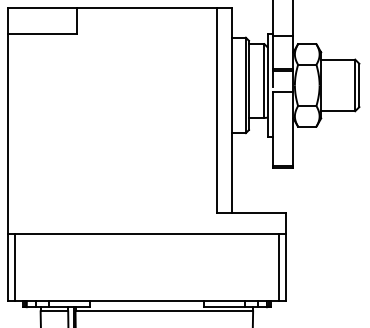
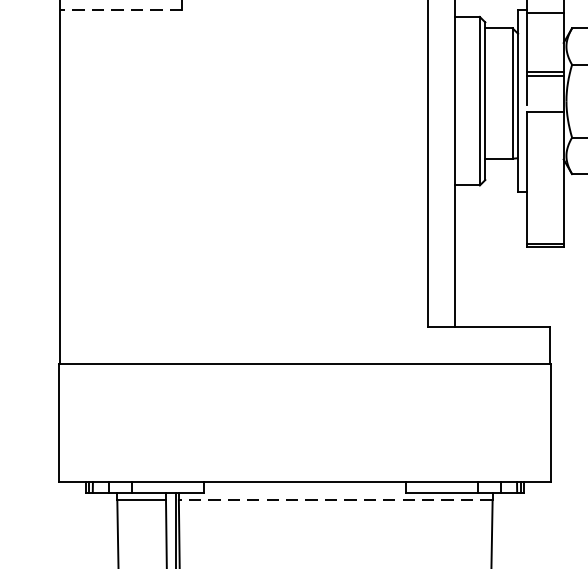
line: (42, 33) -> (120, 9), solid -> dashed
line: (14, 267) -> (71, 422), removed
line: (278, 267) -> (537, 422), removed
line: (164, 311) -> (336, 500), solid -> dashed

